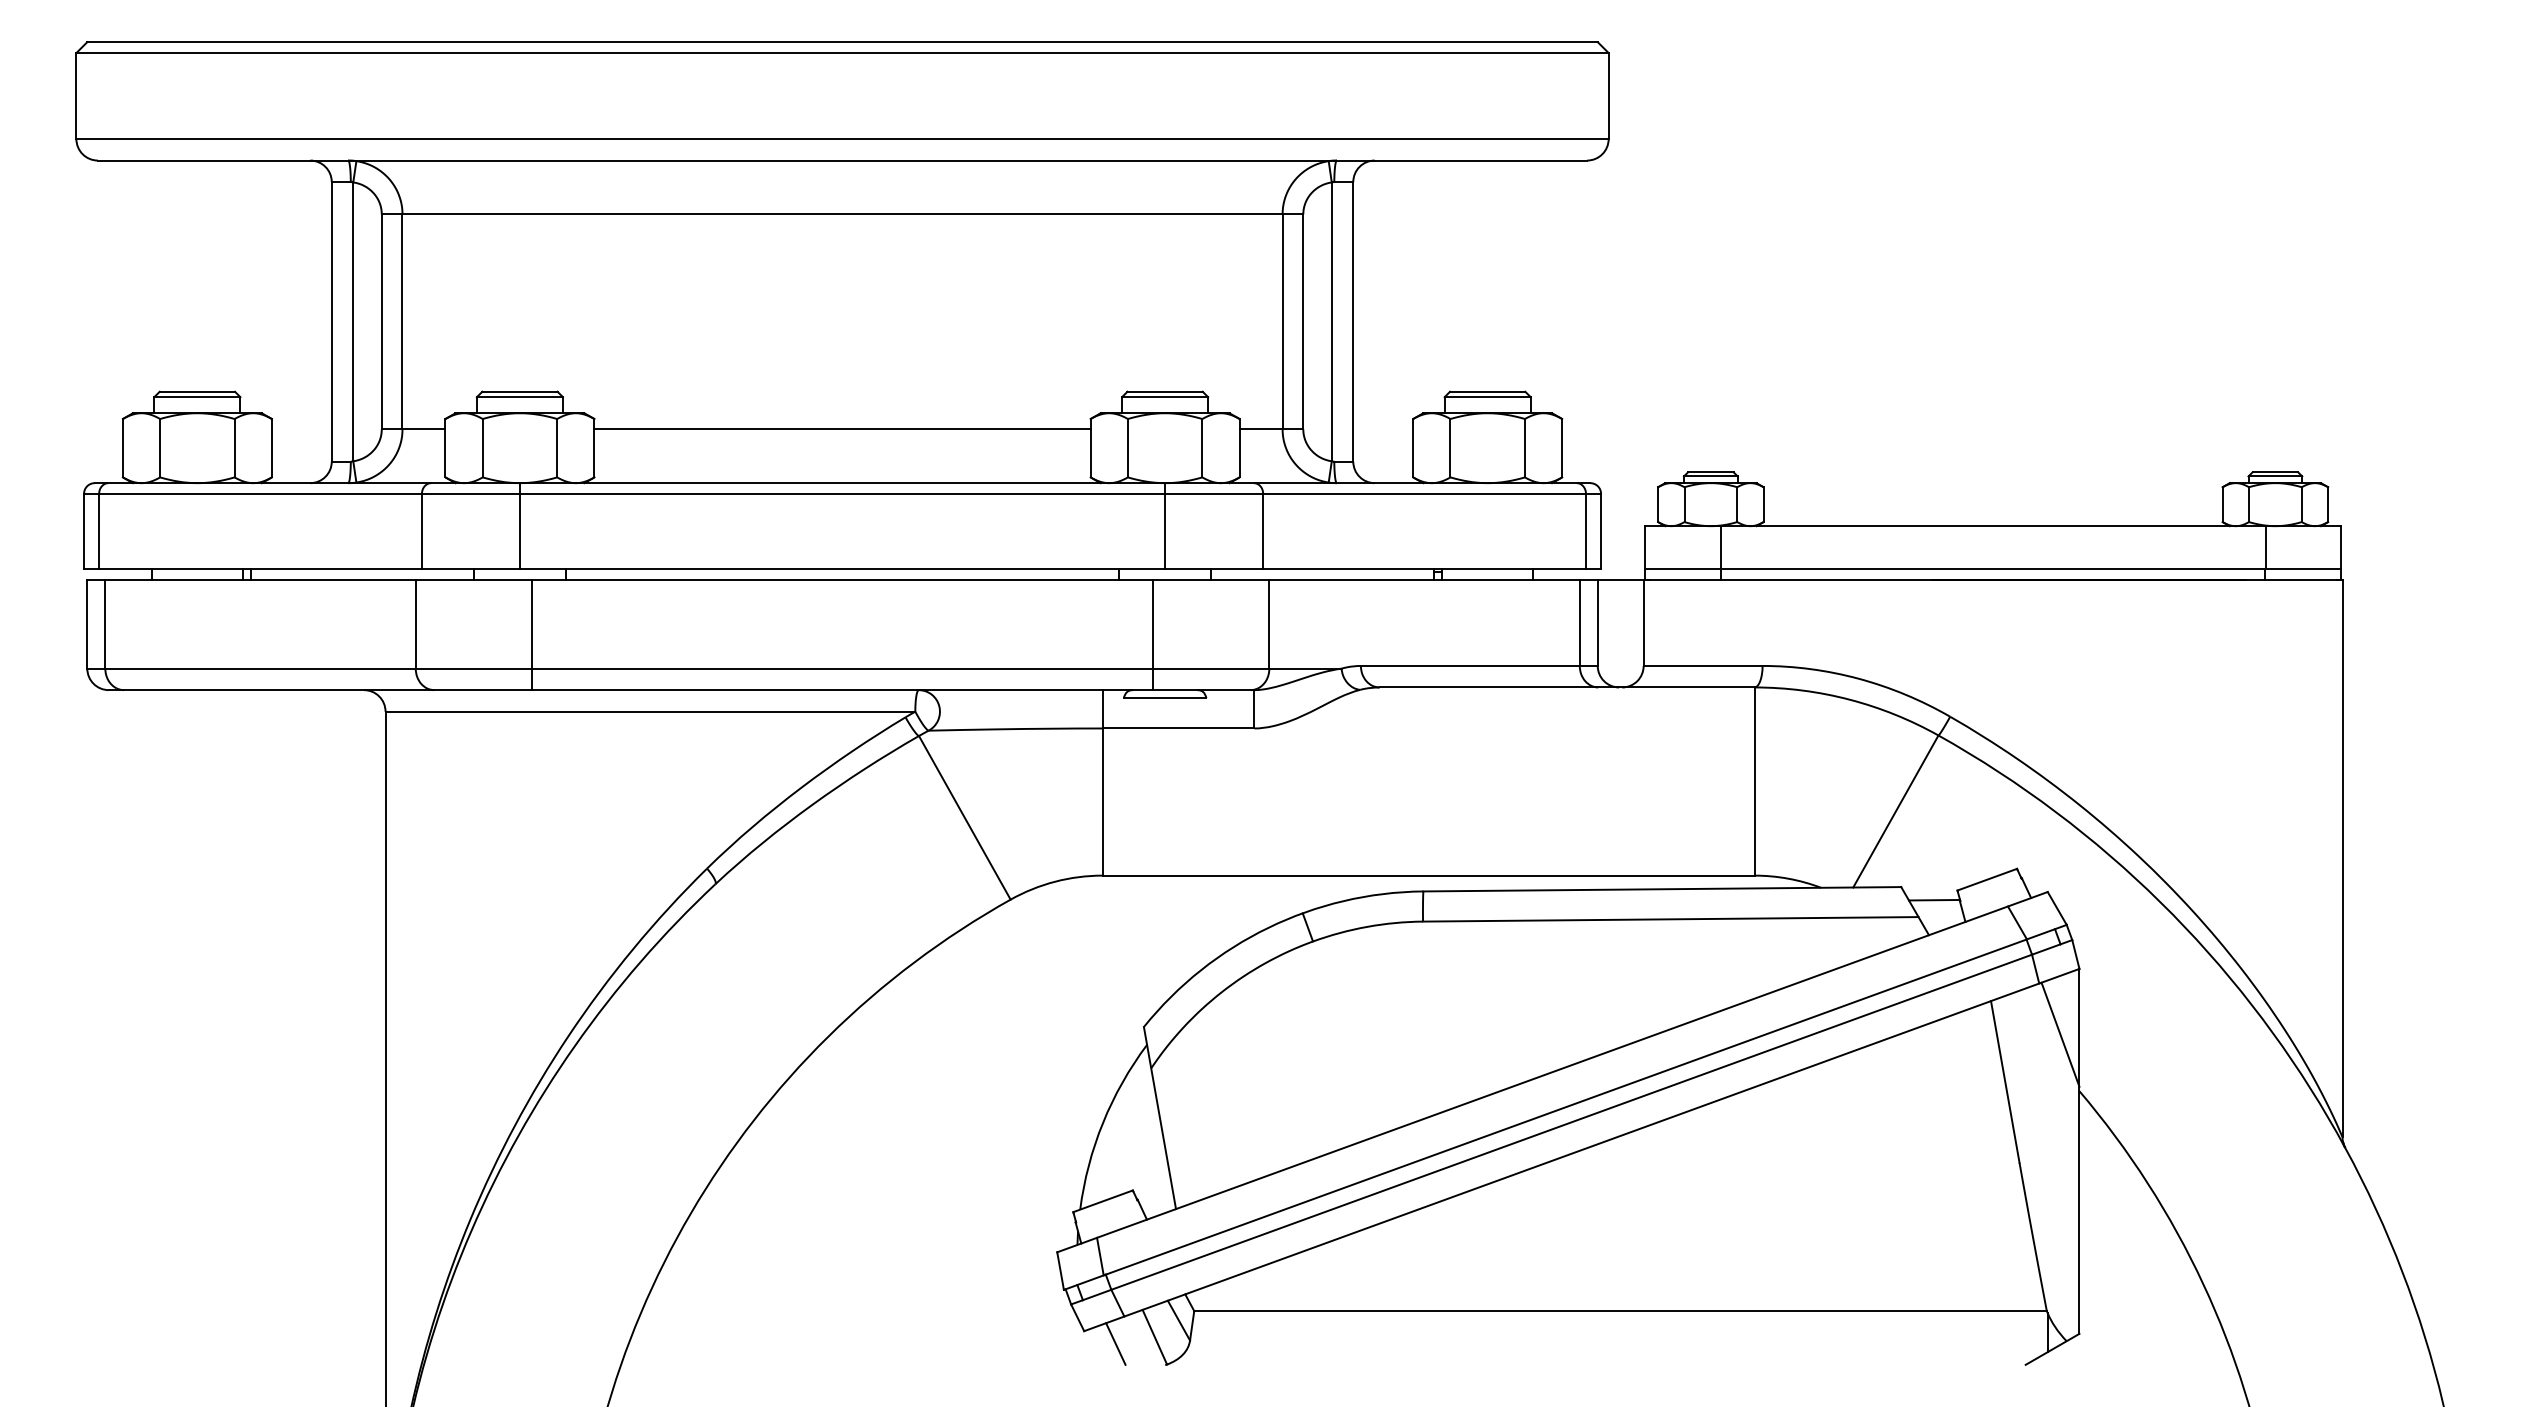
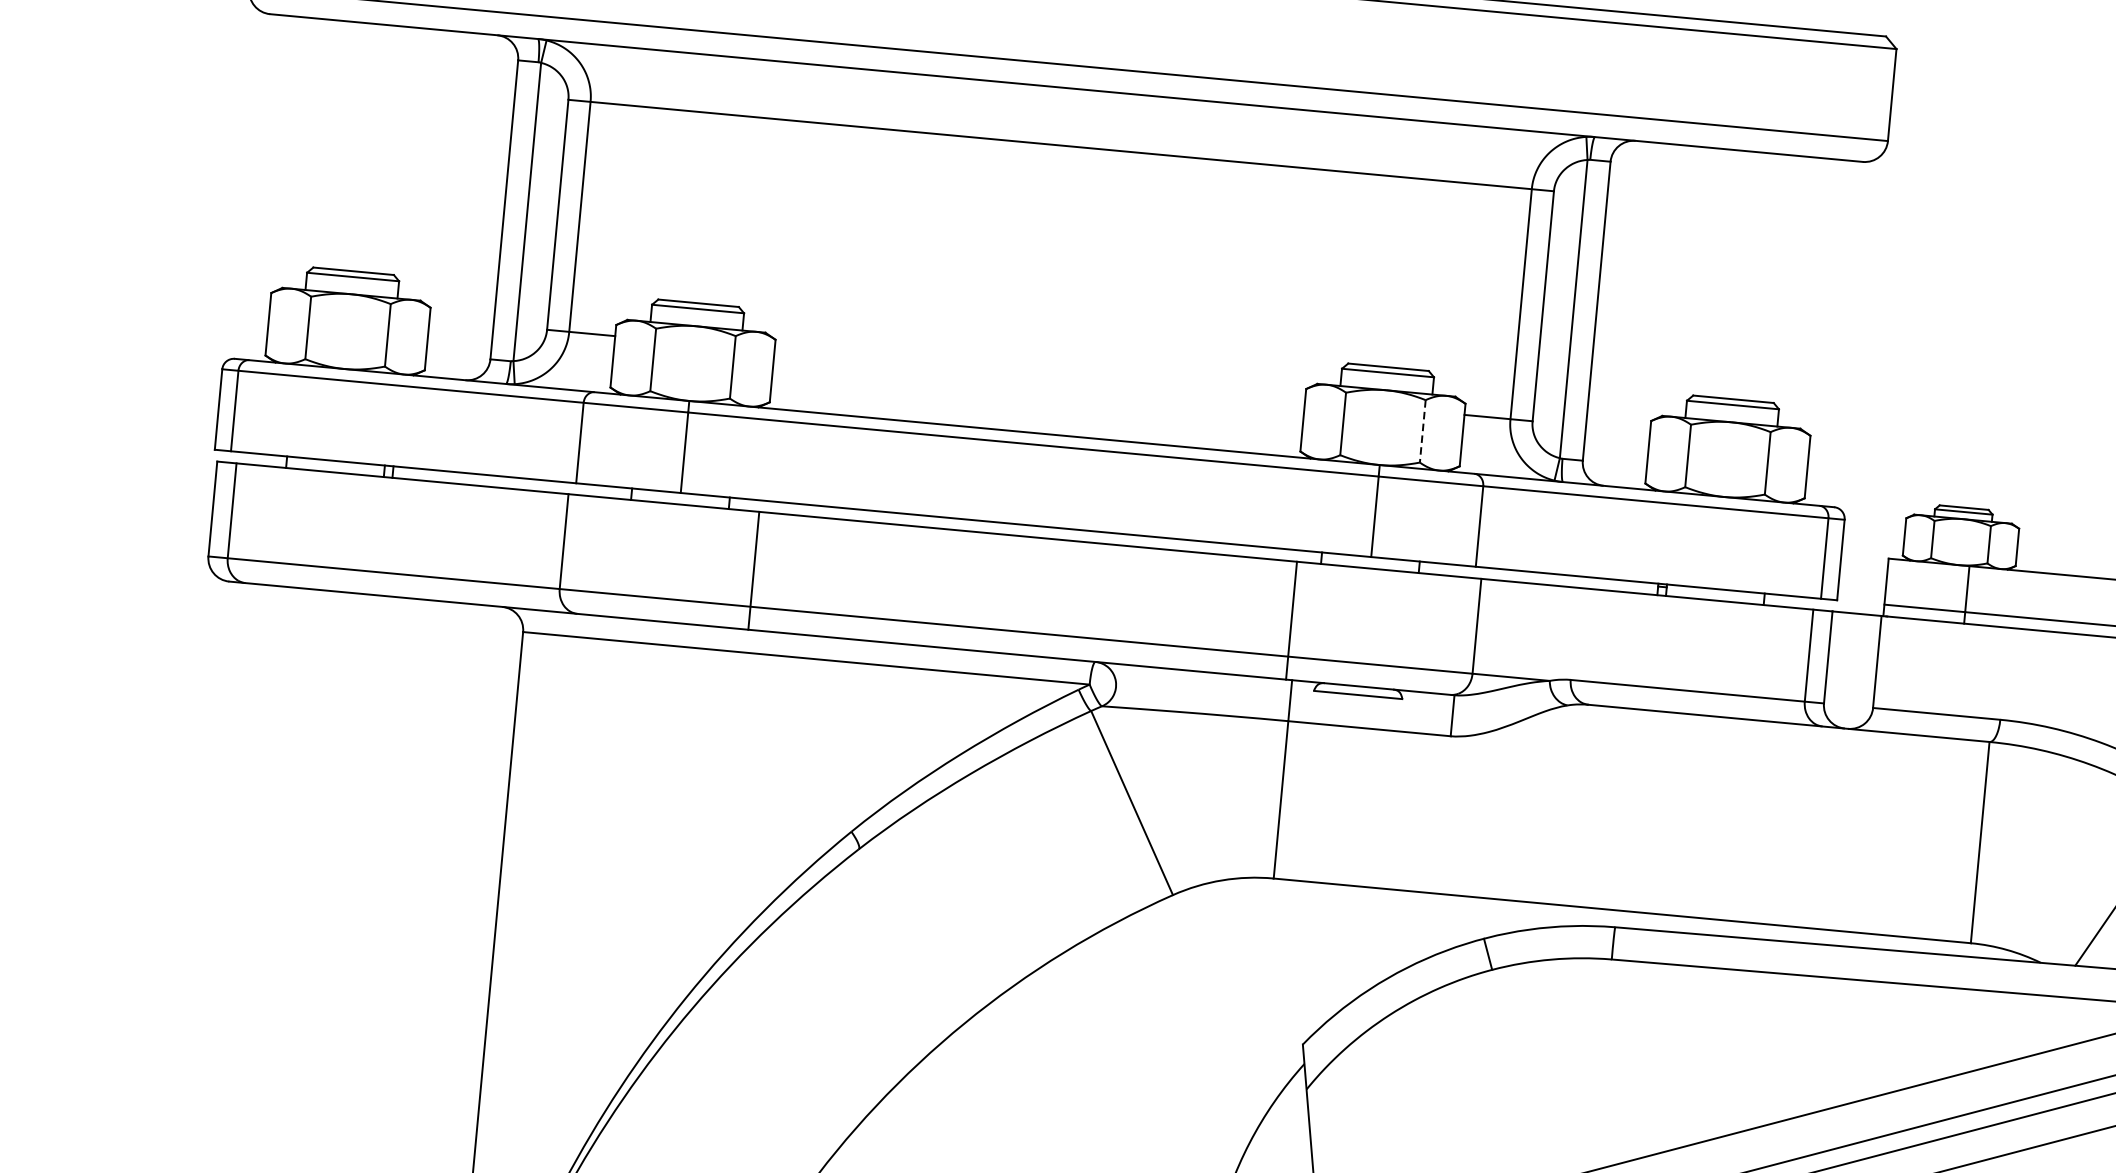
line: (842, 429) -> (1039, 375), removed
line: (1202, 448) -> (1422, 431), solid -> dashed
line: (532, 634) -> (754, 570), moved
line: (1152, 634) -> (1291, 620), moved

